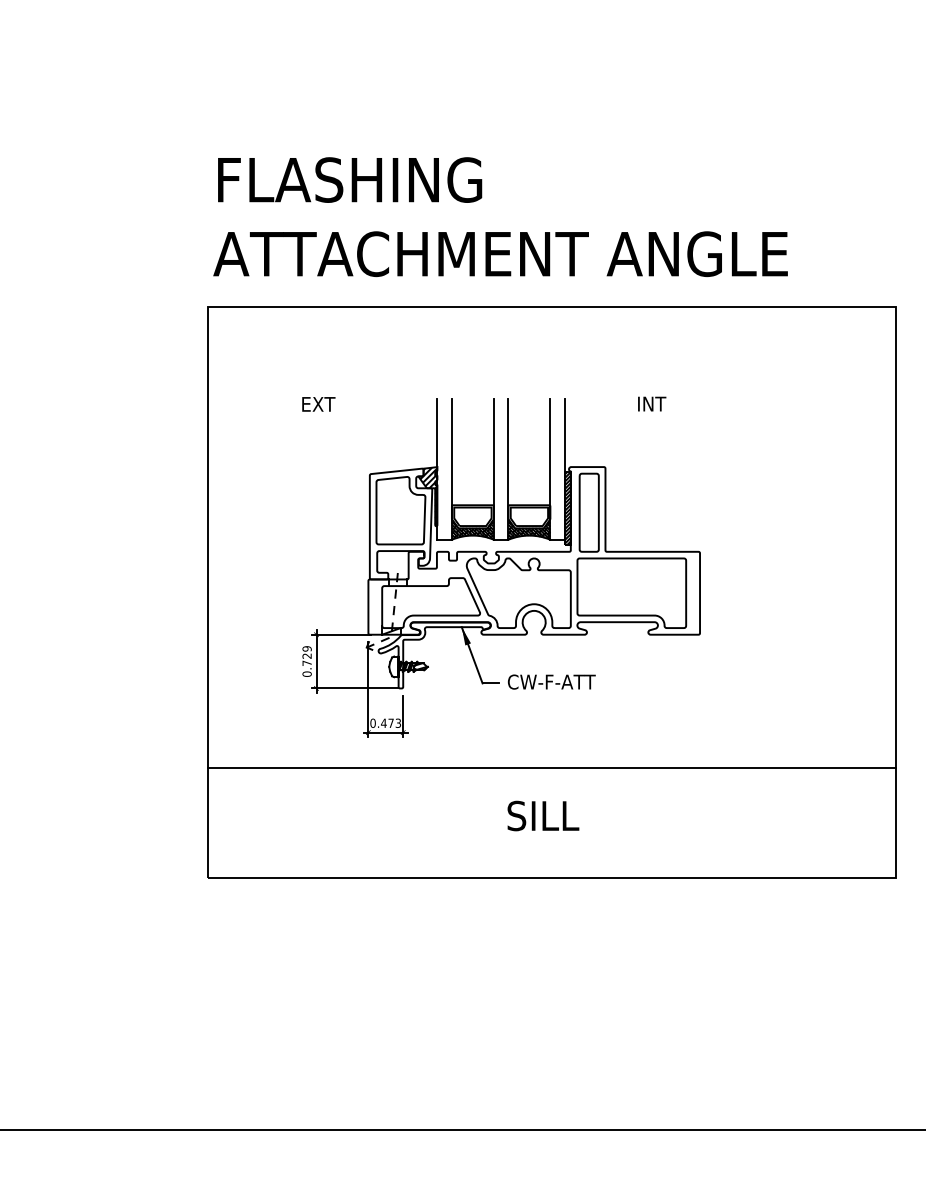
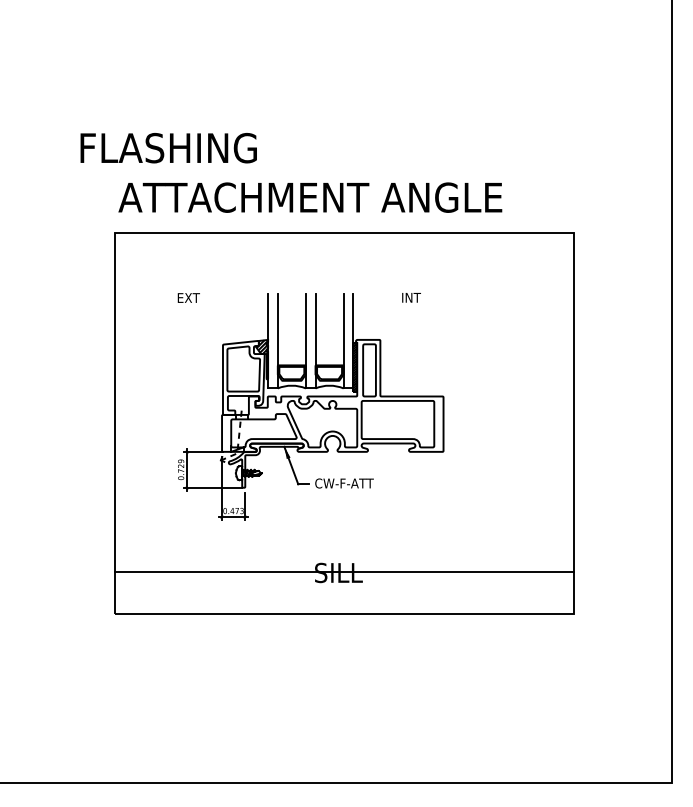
text: (349, 180) -> (168, 148), moved
hatch: (472, 529) -> (291, 381), removed
hatch: (529, 529) -> (329, 381), removed
line: (551, 767) -> (344, 571), moved

